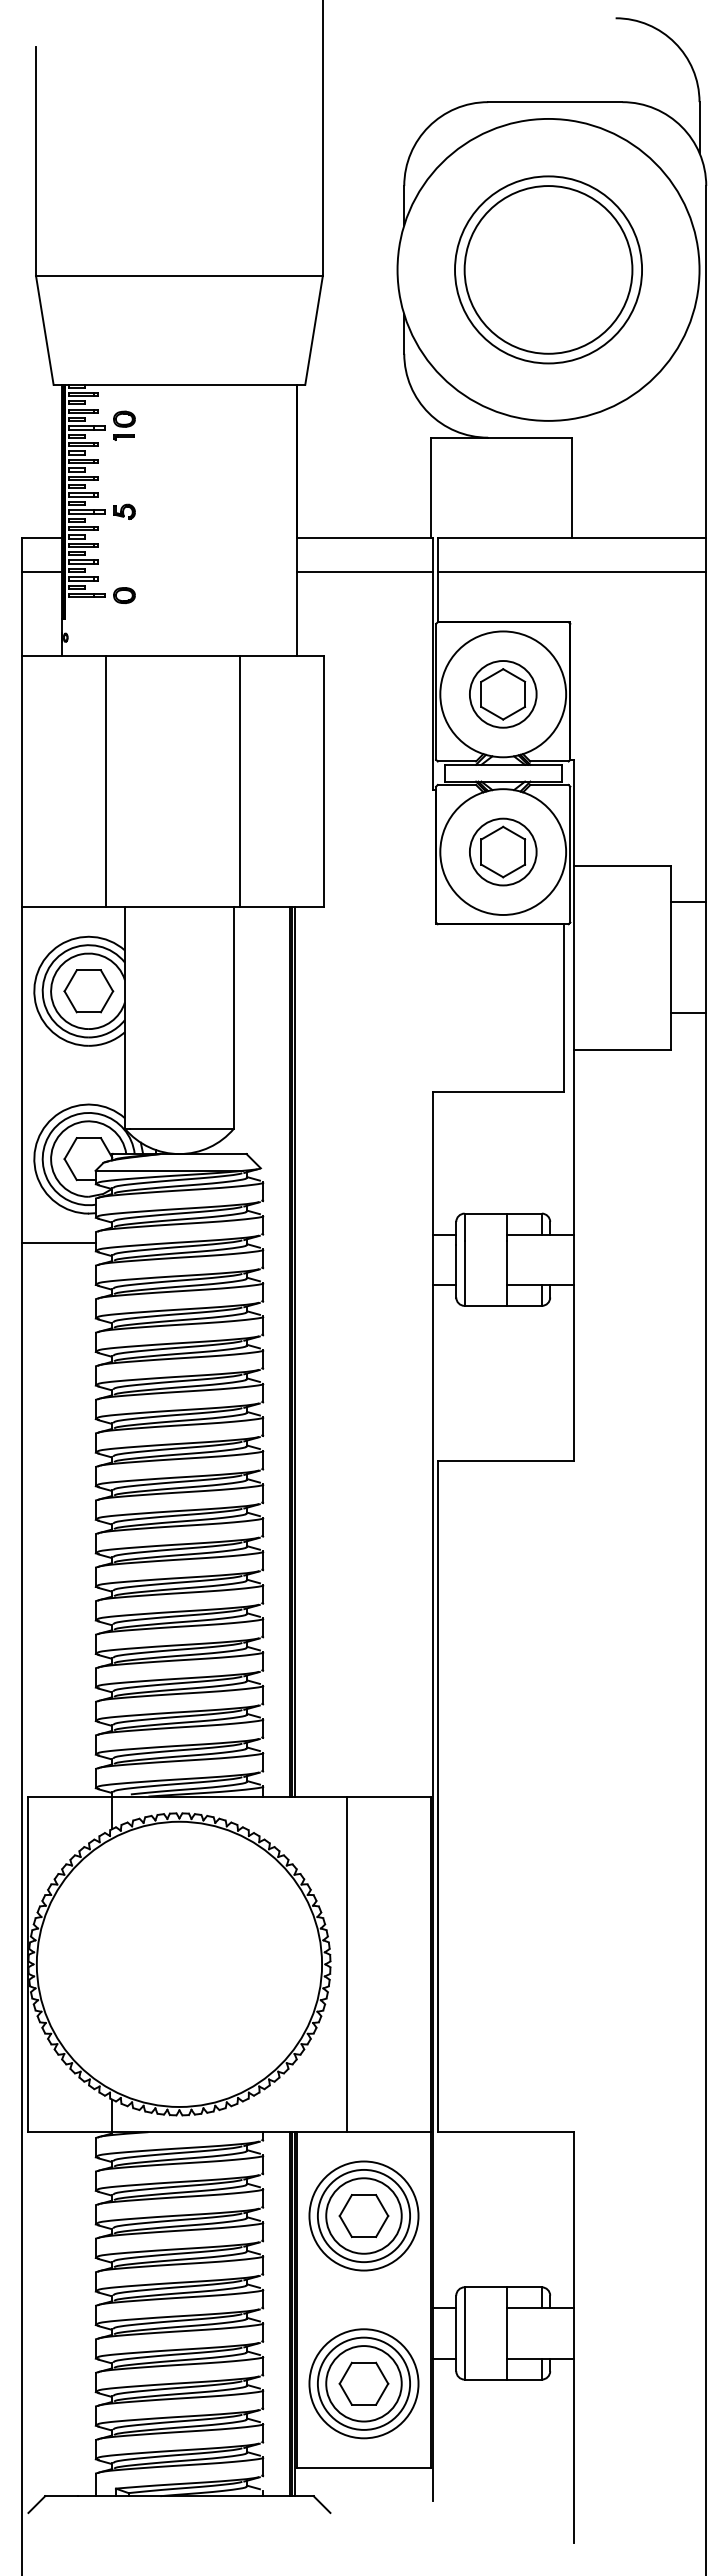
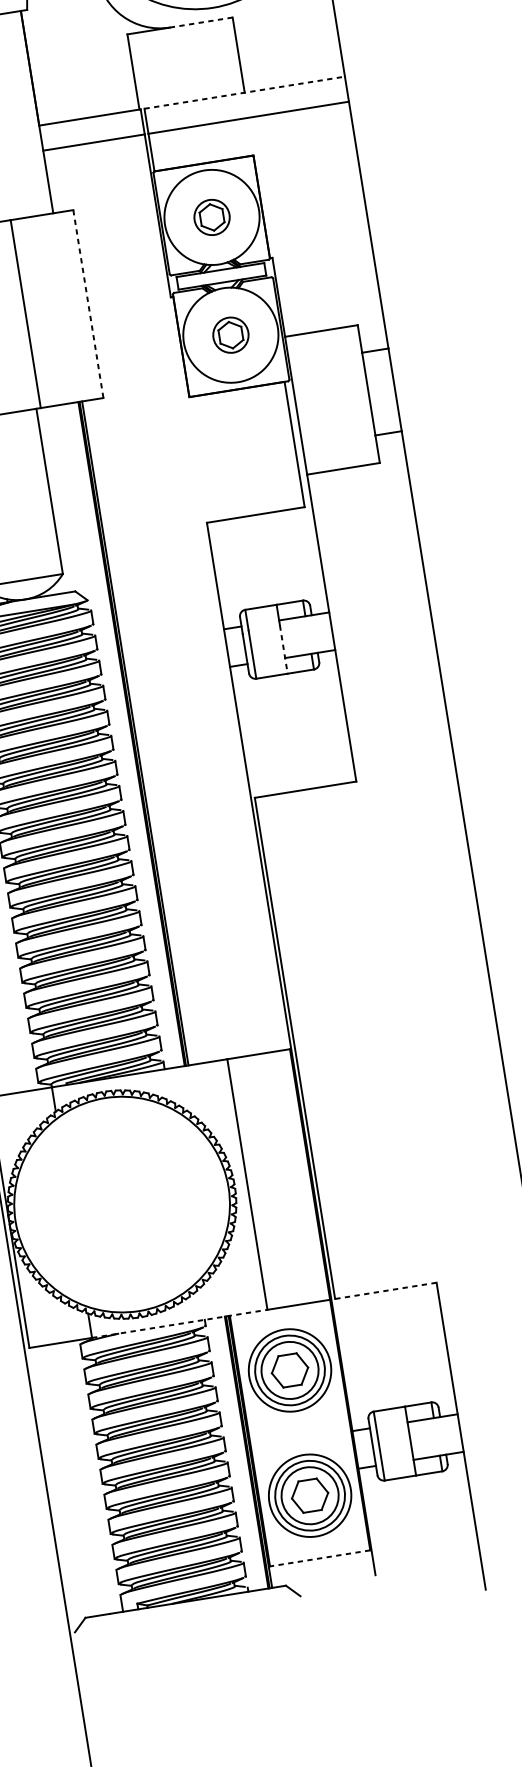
line: (530, 437) -> (201, 22), solid -> dashed
line: (572, 538) -> (245, 92), solid -> dashed
part: (503, 694) -> (212, 217), size x0.7
line: (323, 781) -> (88, 304), solid -> dashed
part: (503, 851) -> (231, 334), size x0.7
line: (506, 1274) -> (283, 650), solid -> dashed
line: (230, 2132) -> (180, 1324), solid -> dashed
line: (505, 2132) -> (385, 1291), solid -> dashed
line: (363, 2467) -> (319, 1558), solid -> dashed

